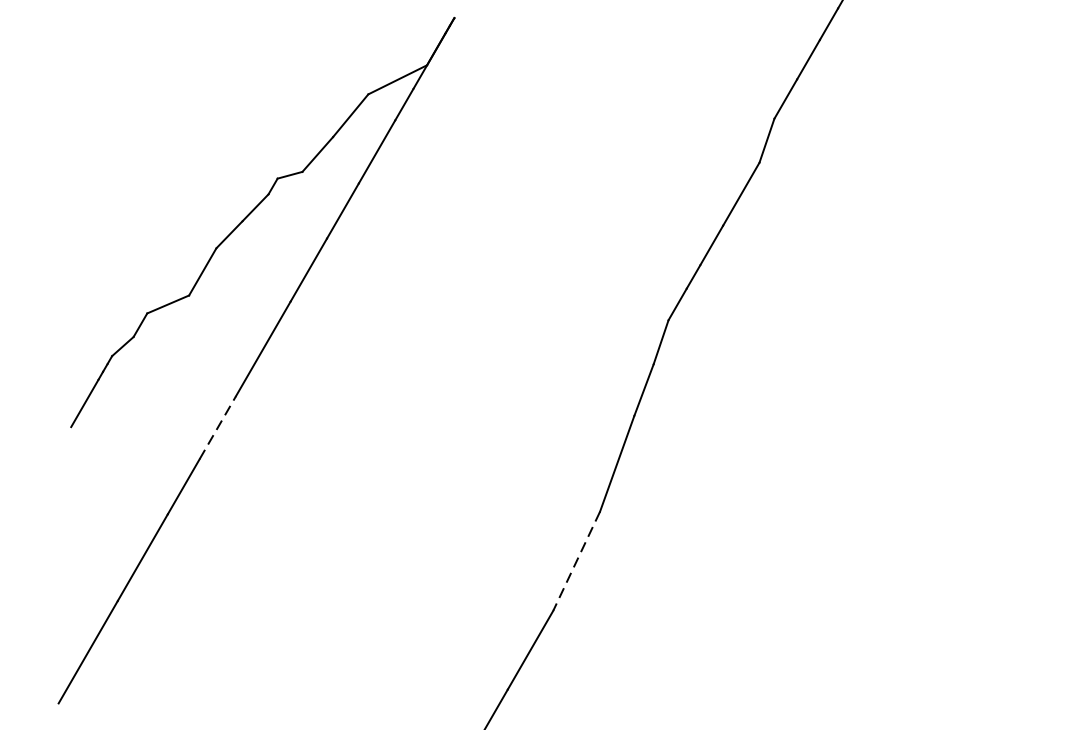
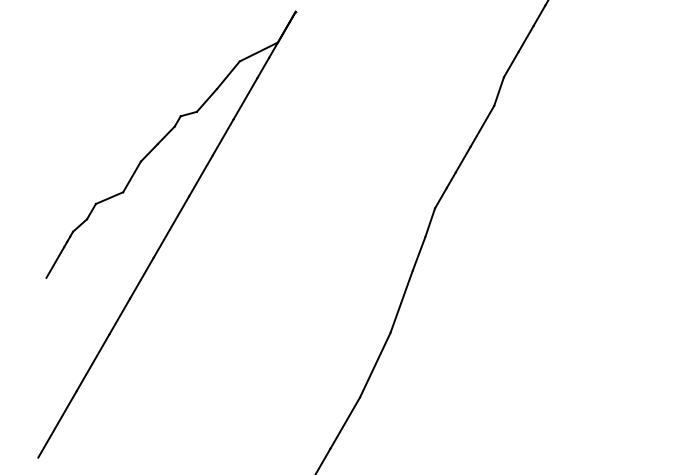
line: (217, 428) -> (141, 278), dashed -> solid
line: (577, 561) -> (375, 365), dashed -> solid

